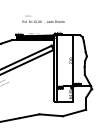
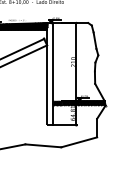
hatch: (77, 87) -> (83, 103), added

